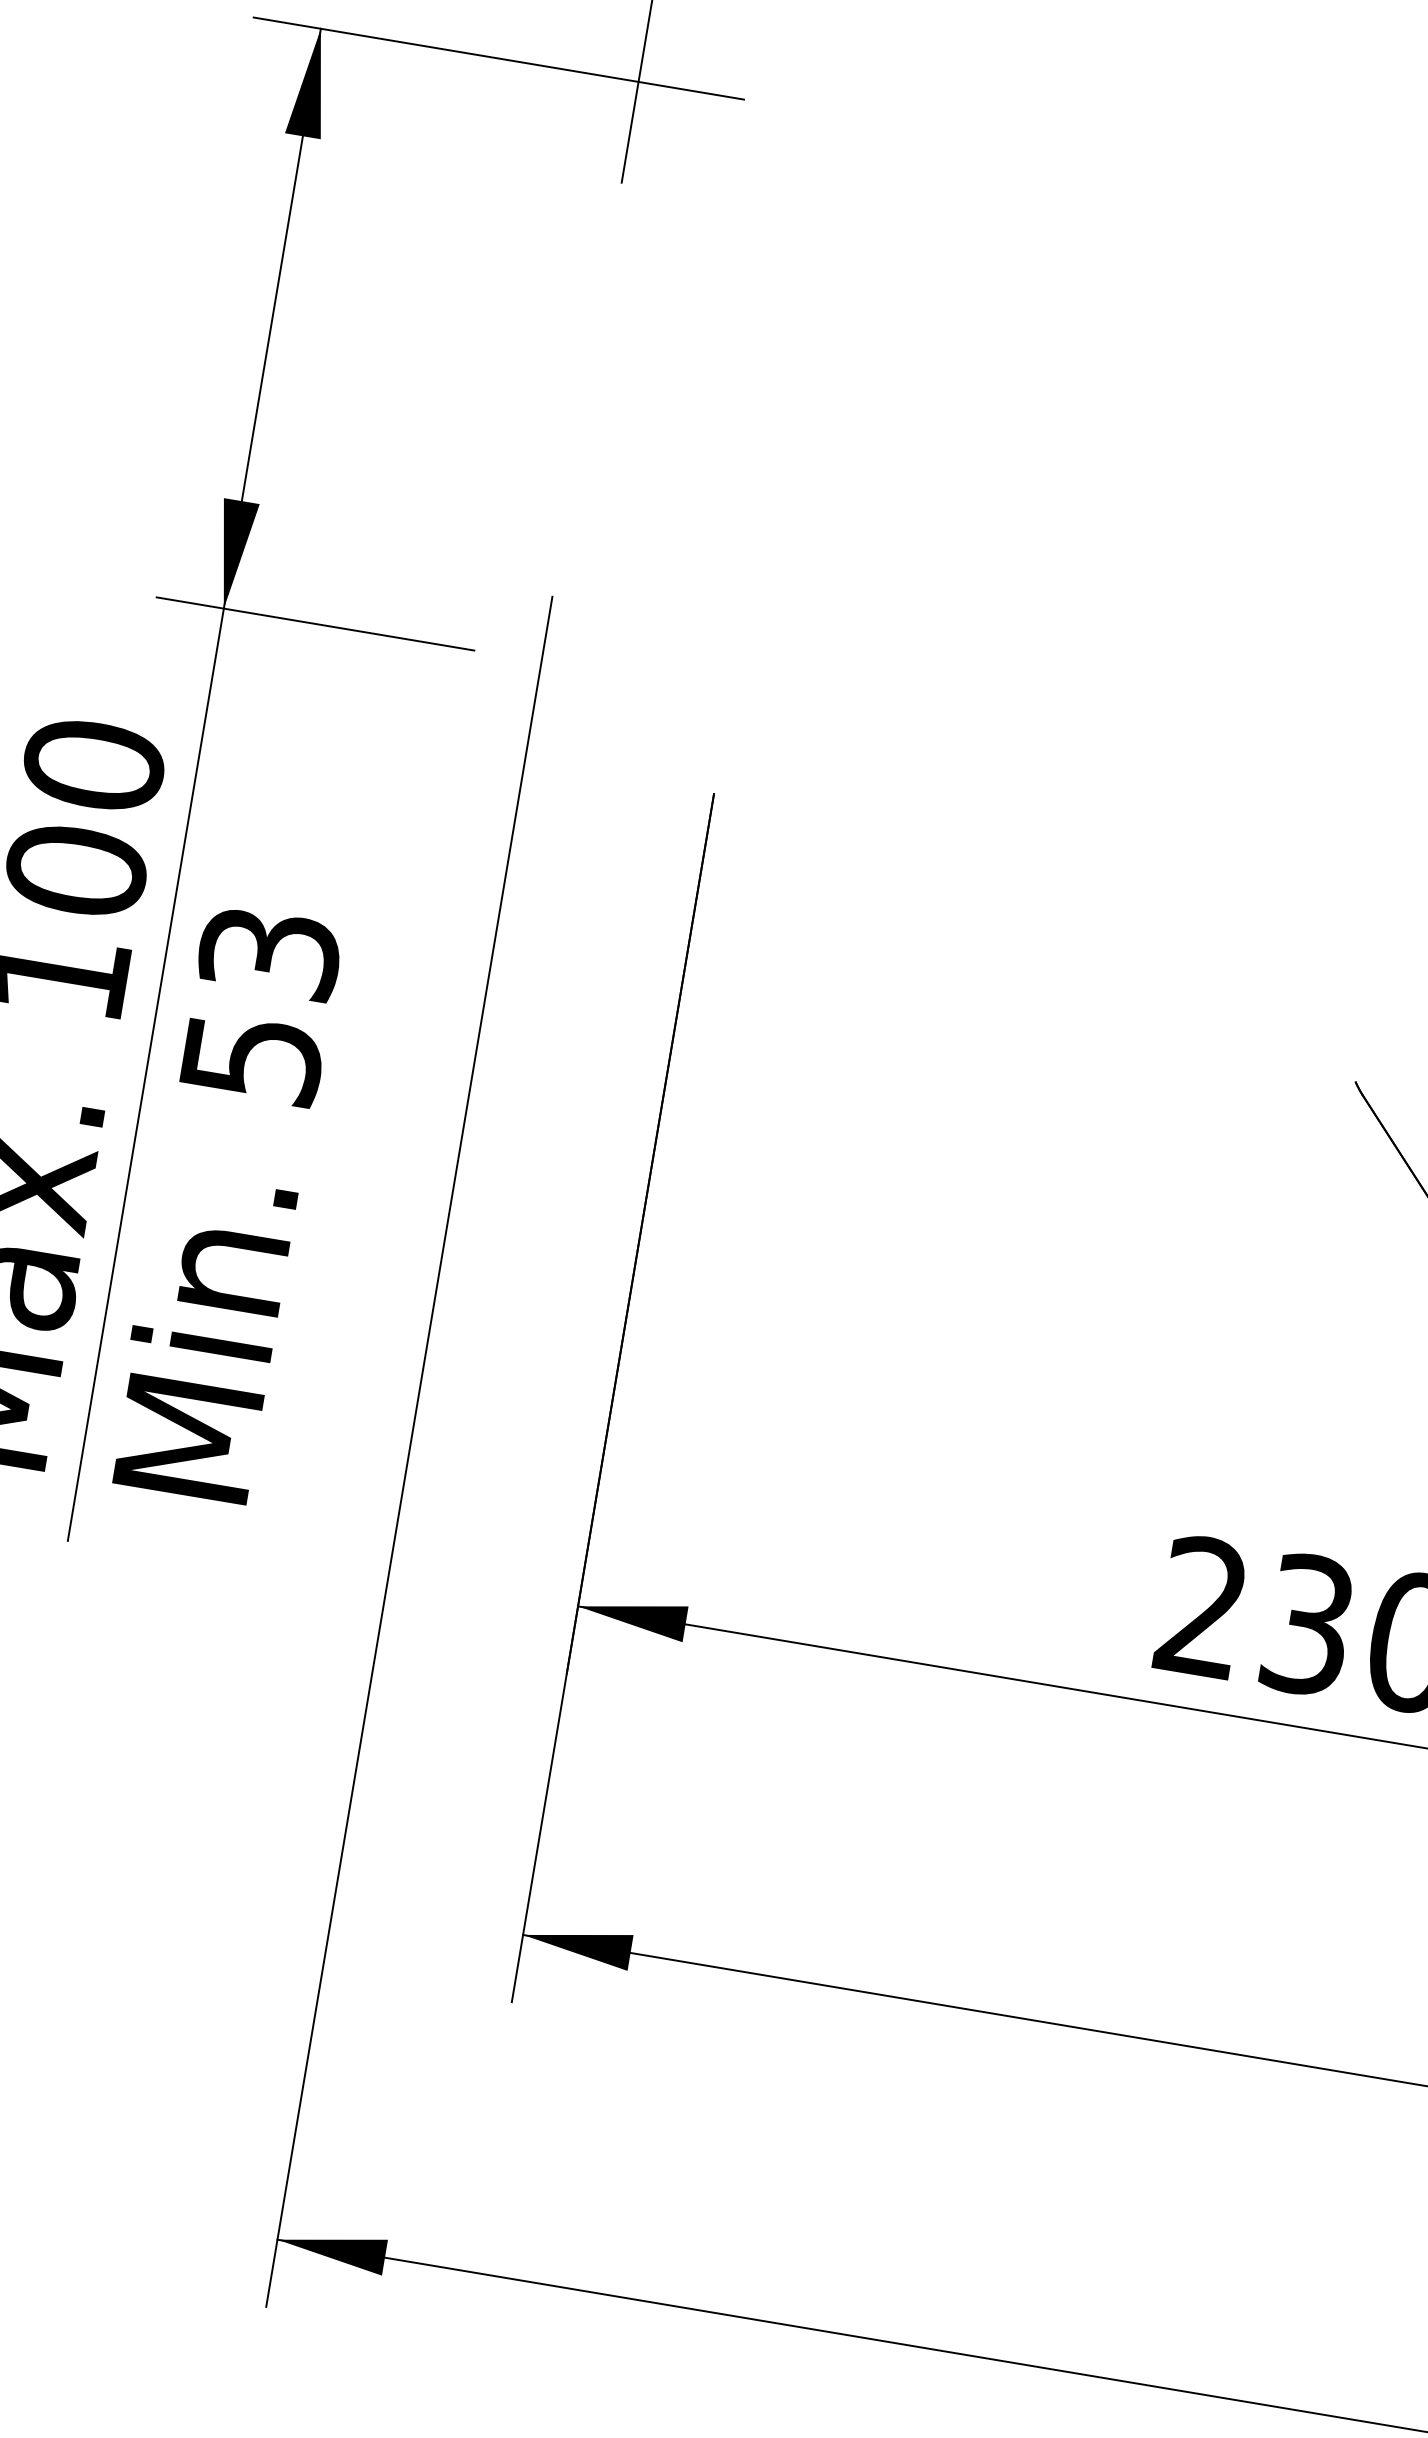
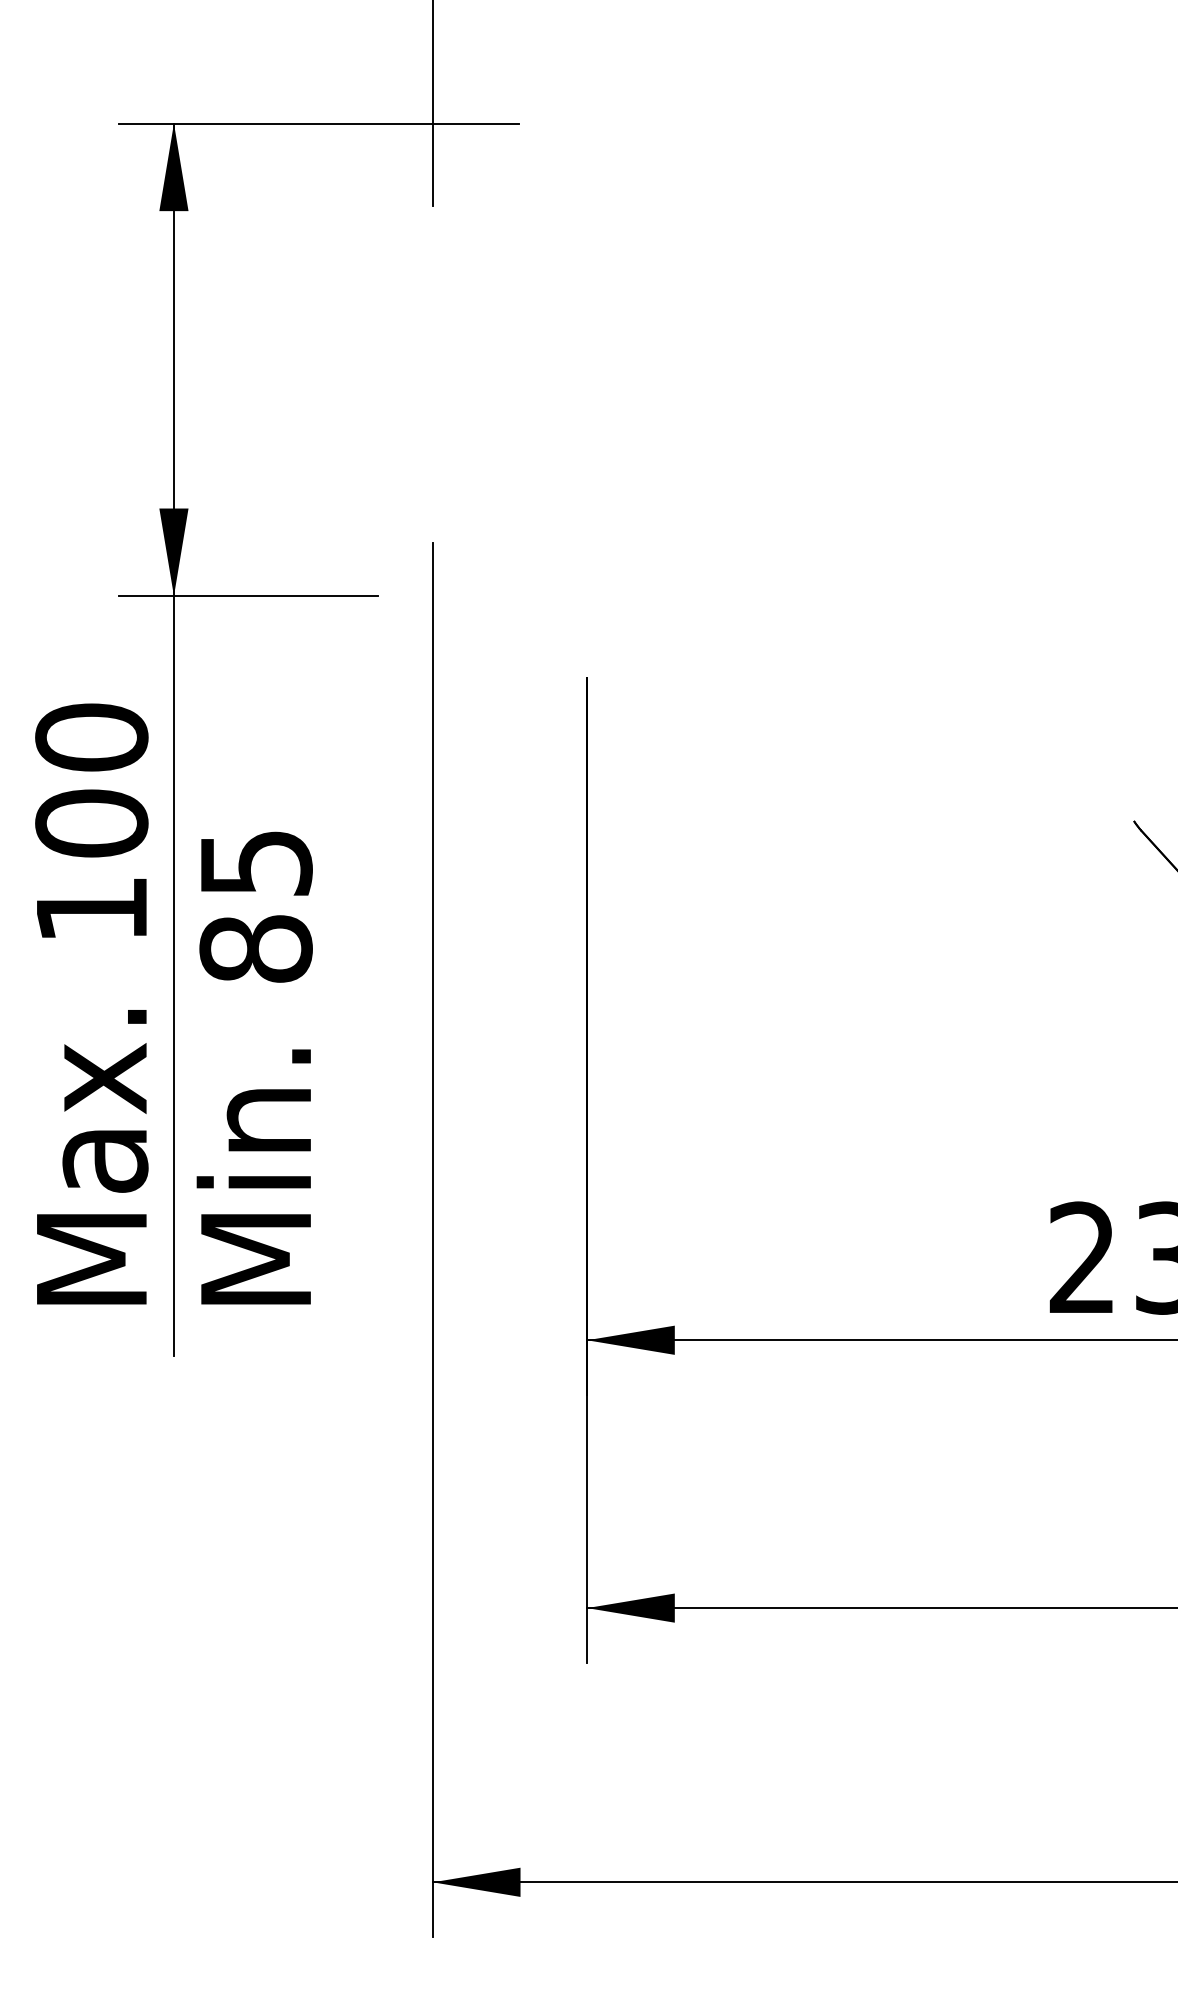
text: (260, 1006) -> (255, 906), 53 -> 85

